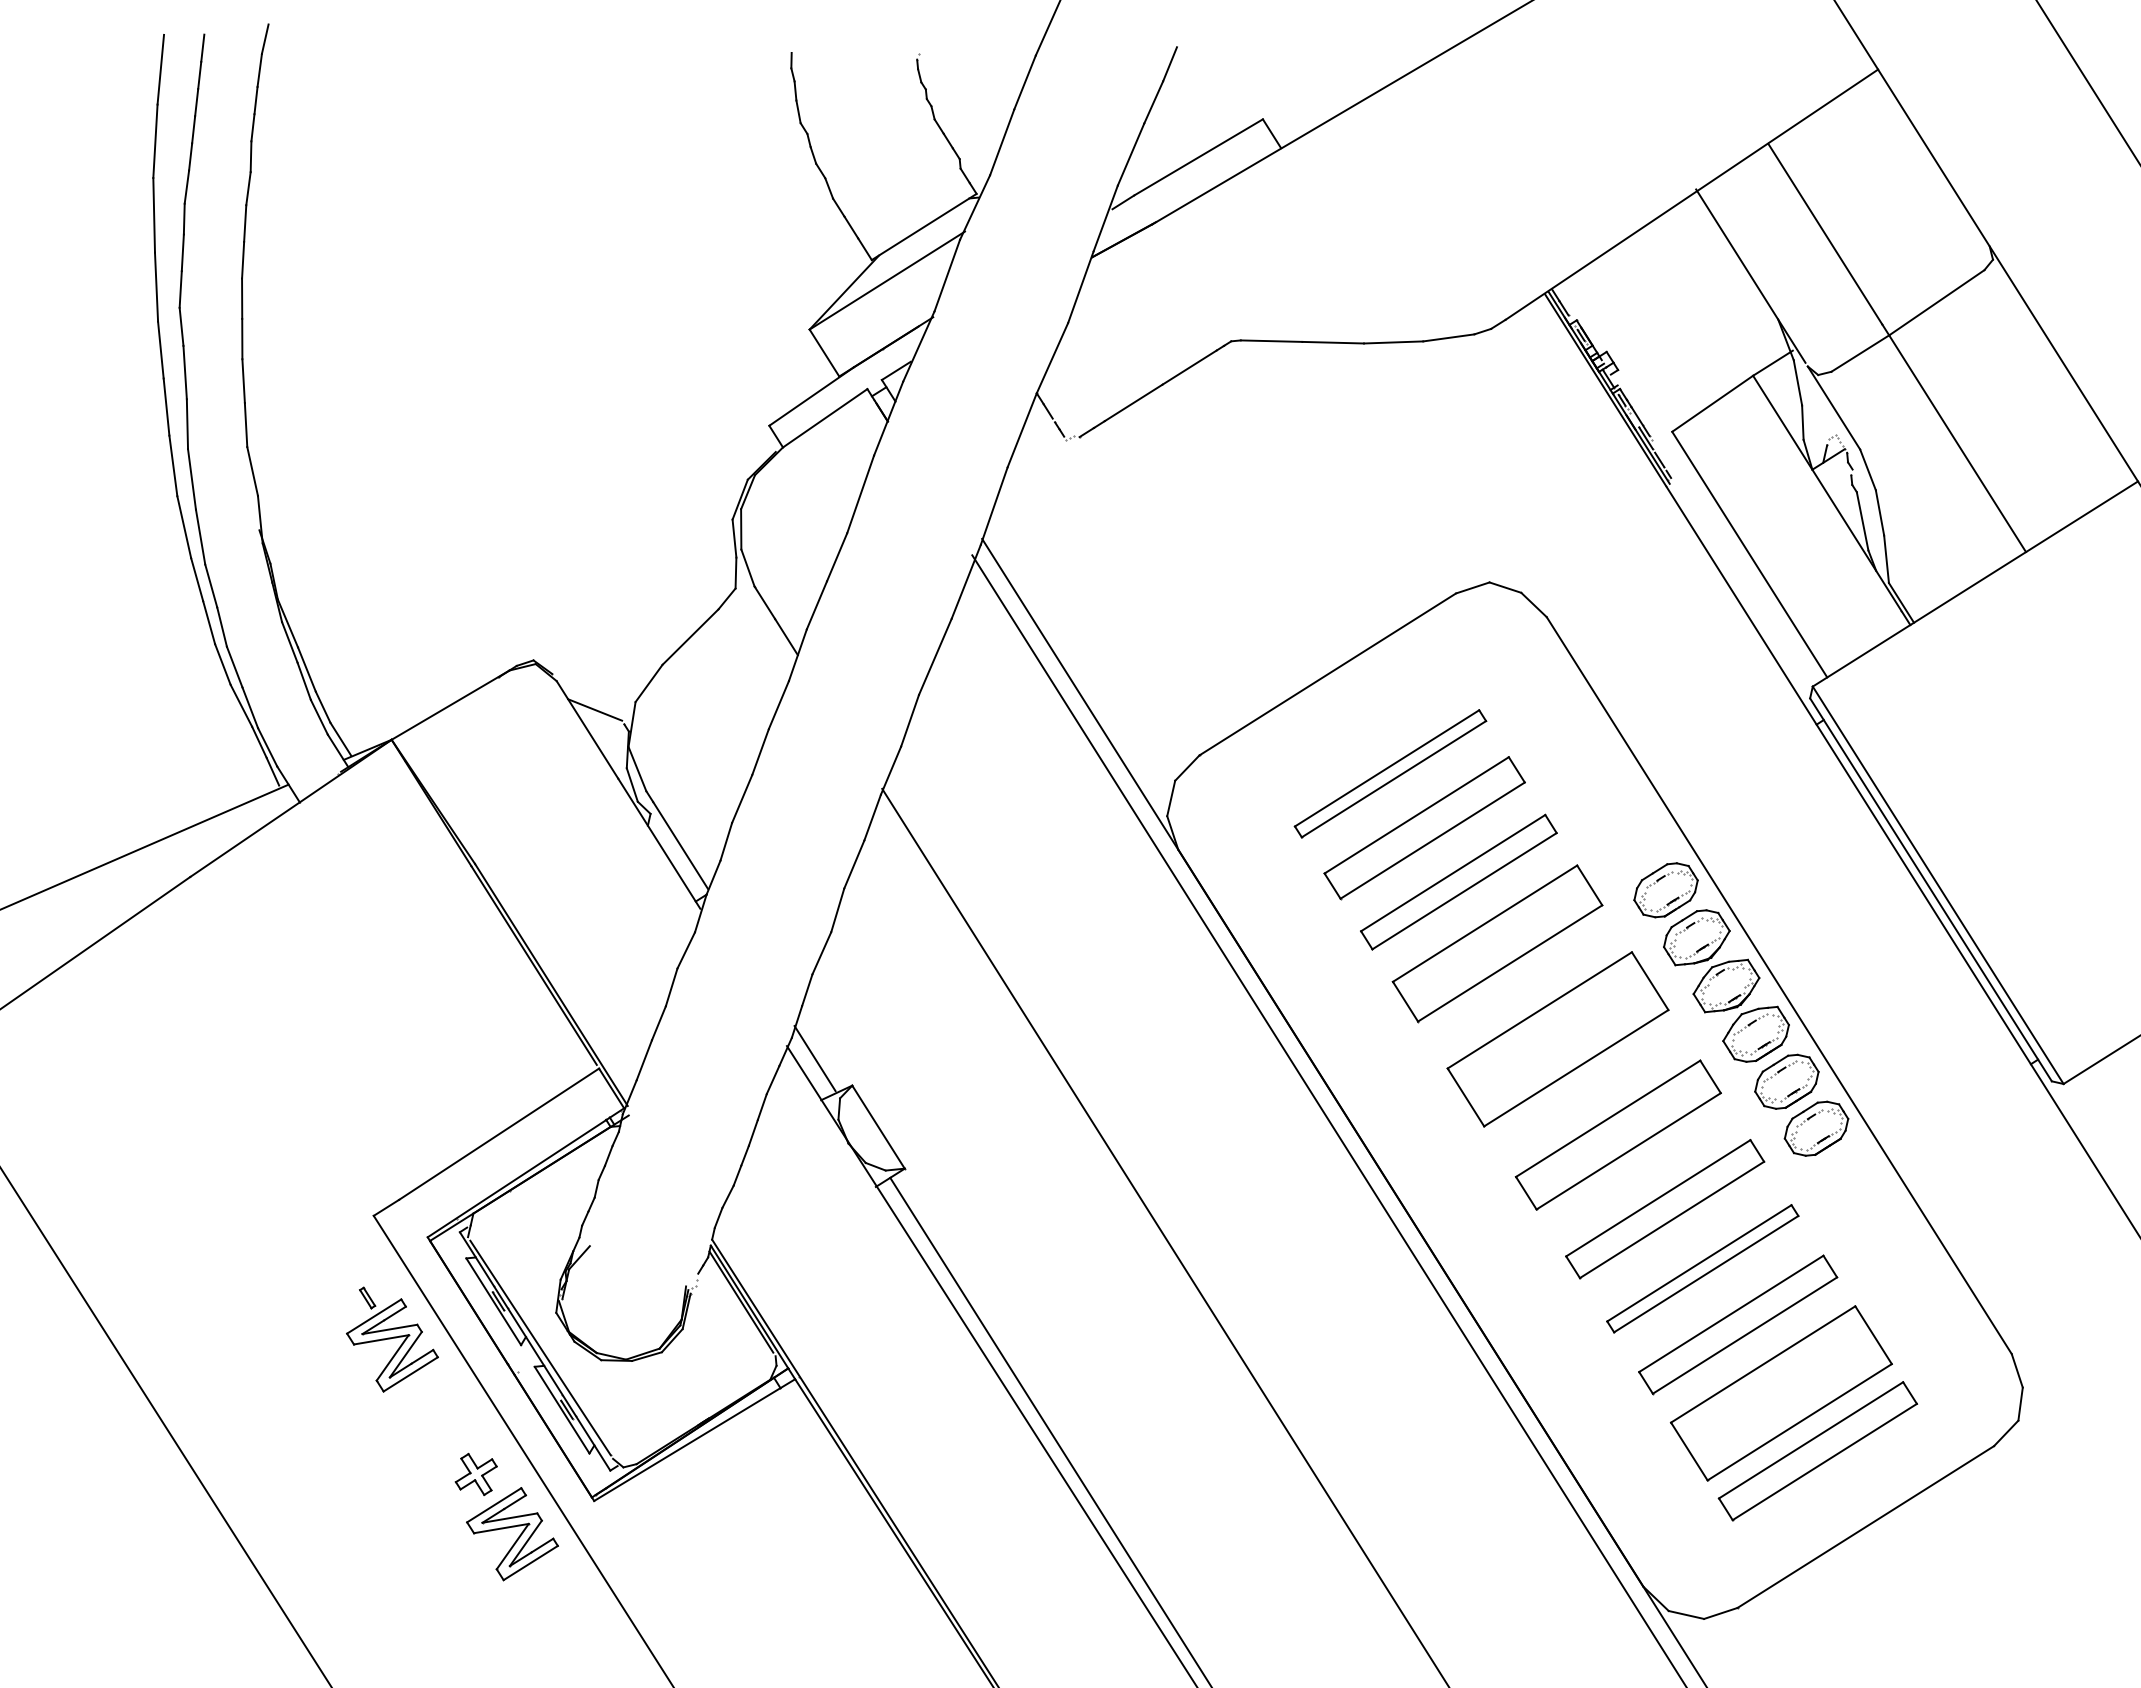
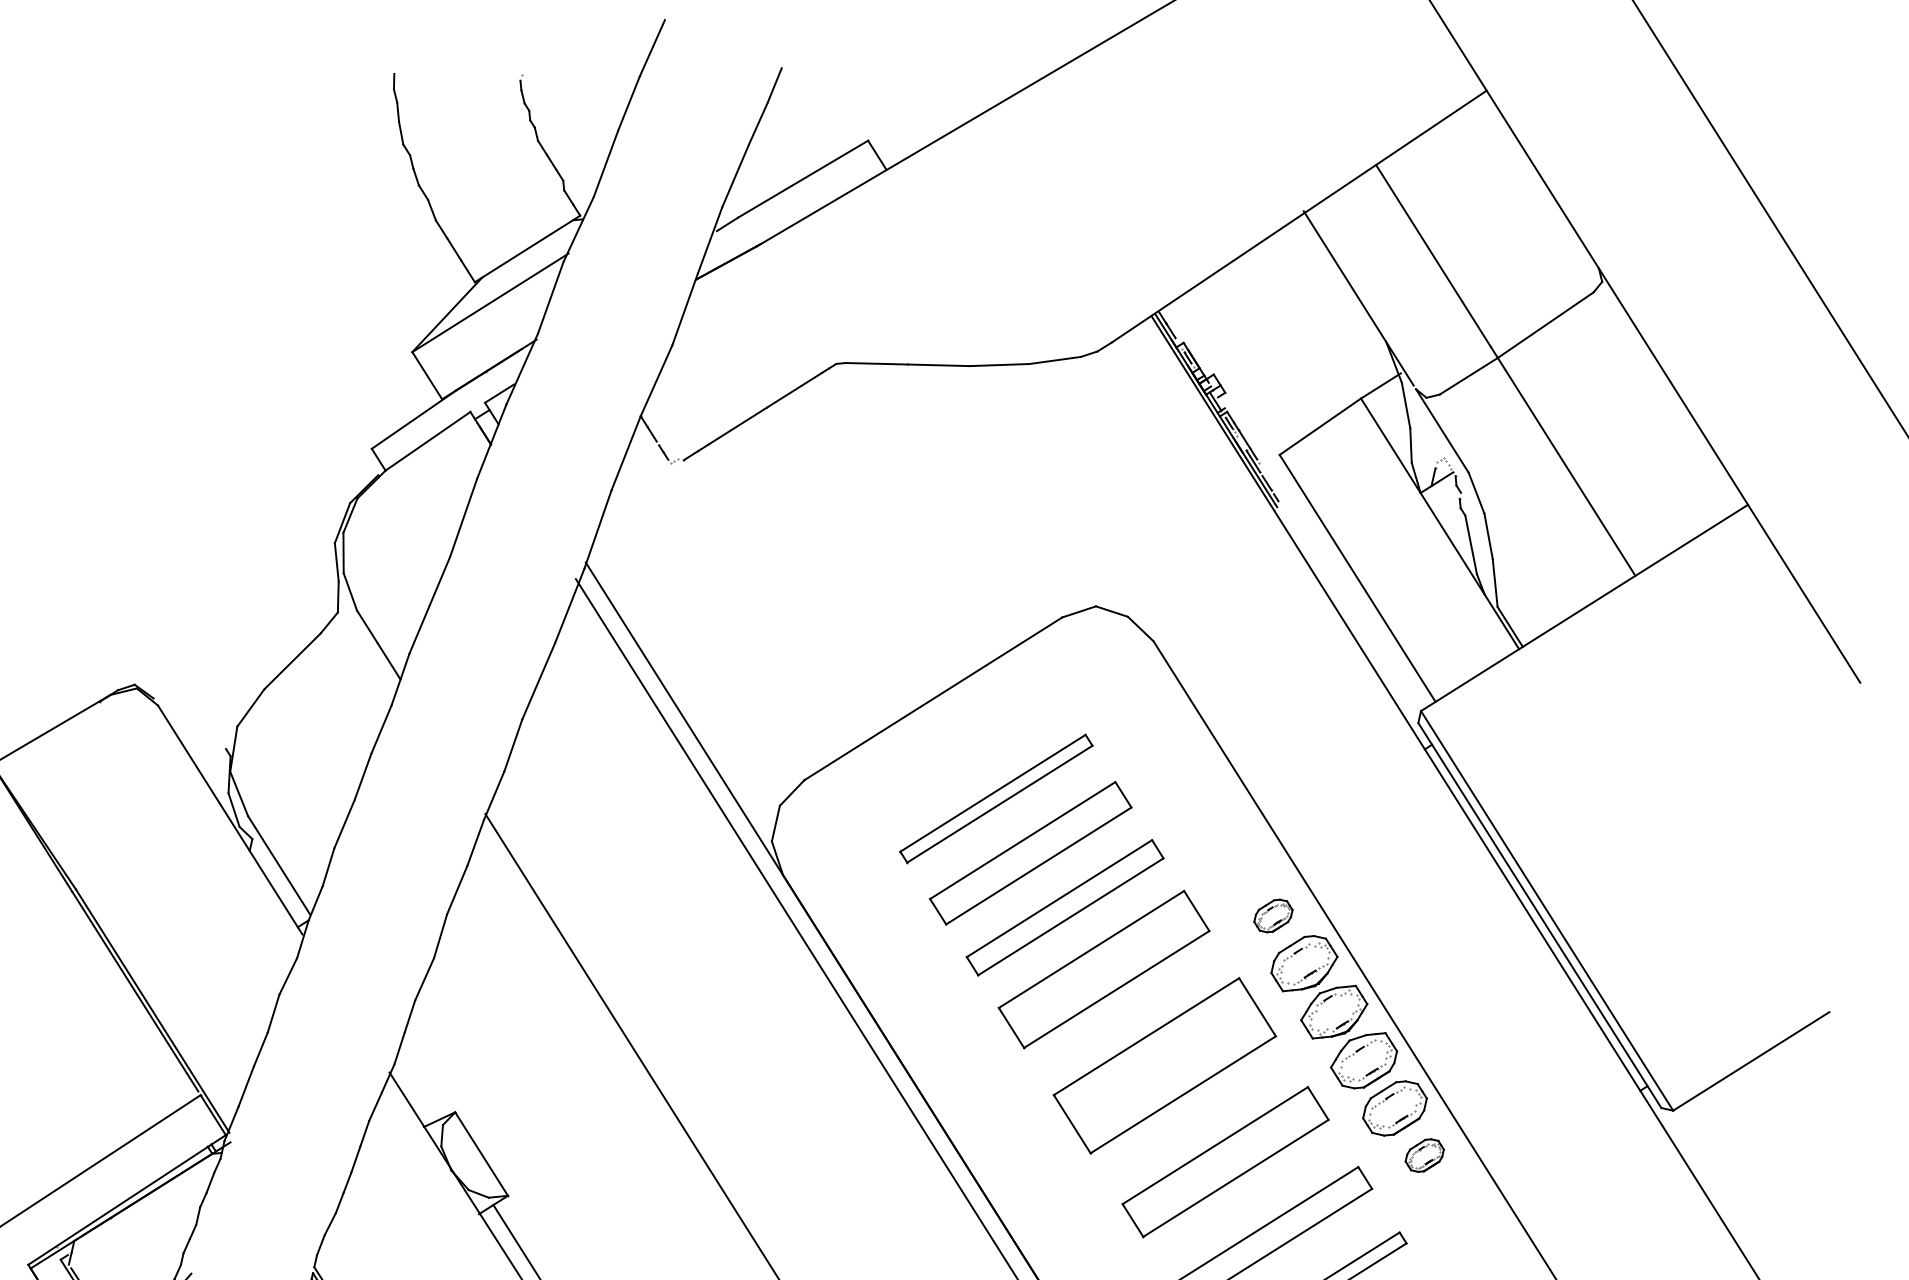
line: (595, 709) -> (197, 734), removed
part: (1665, 890) -> (1272, 916), size x0.6
line: (814, 1058) -> (417, 1085), removed
part: (1816, 1128) -> (1424, 1155), size x0.6

